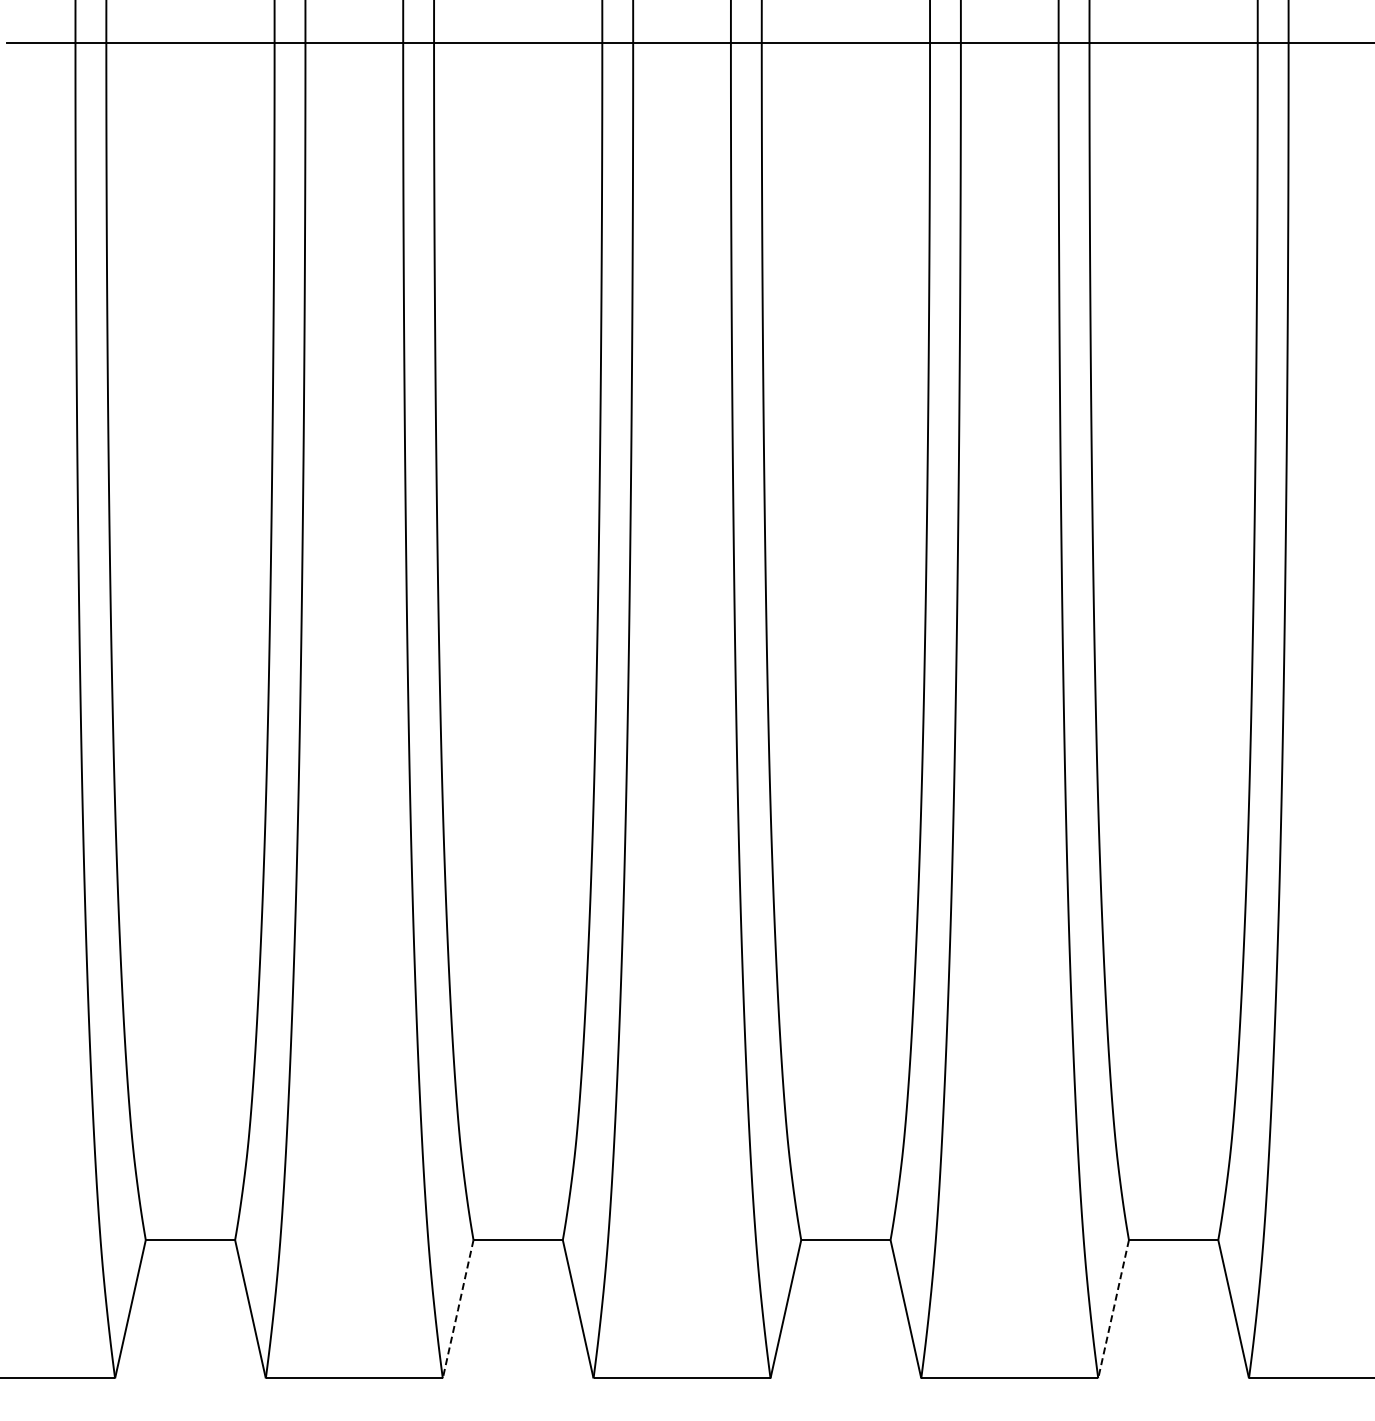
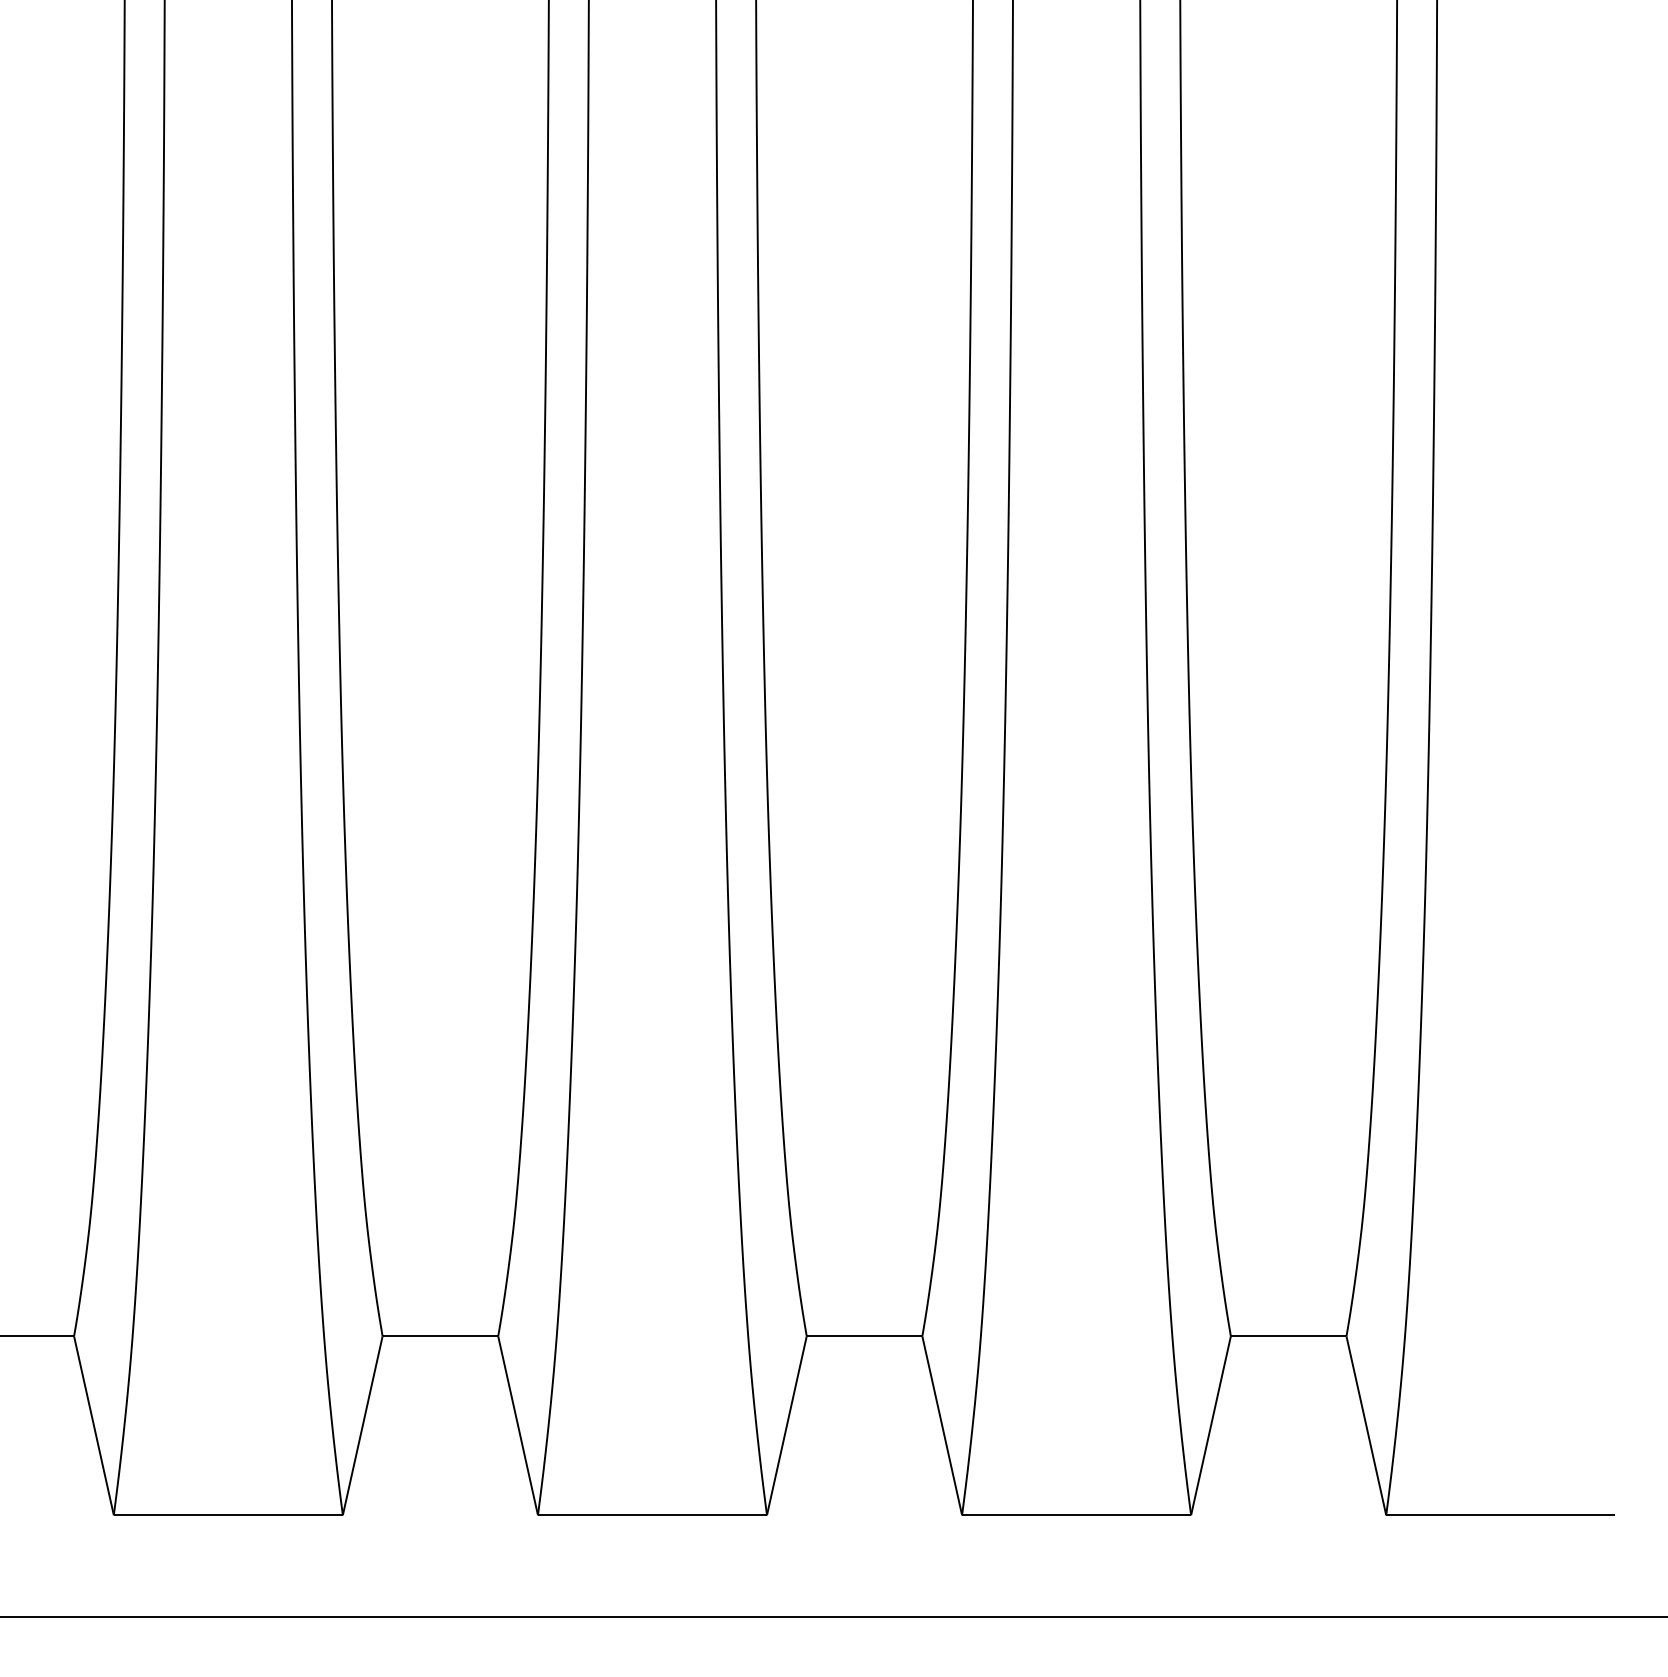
line: (458, 1309) -> (363, 1426), dashed -> solid
line: (1113, 1309) -> (1210, 1426), dashed -> solid

